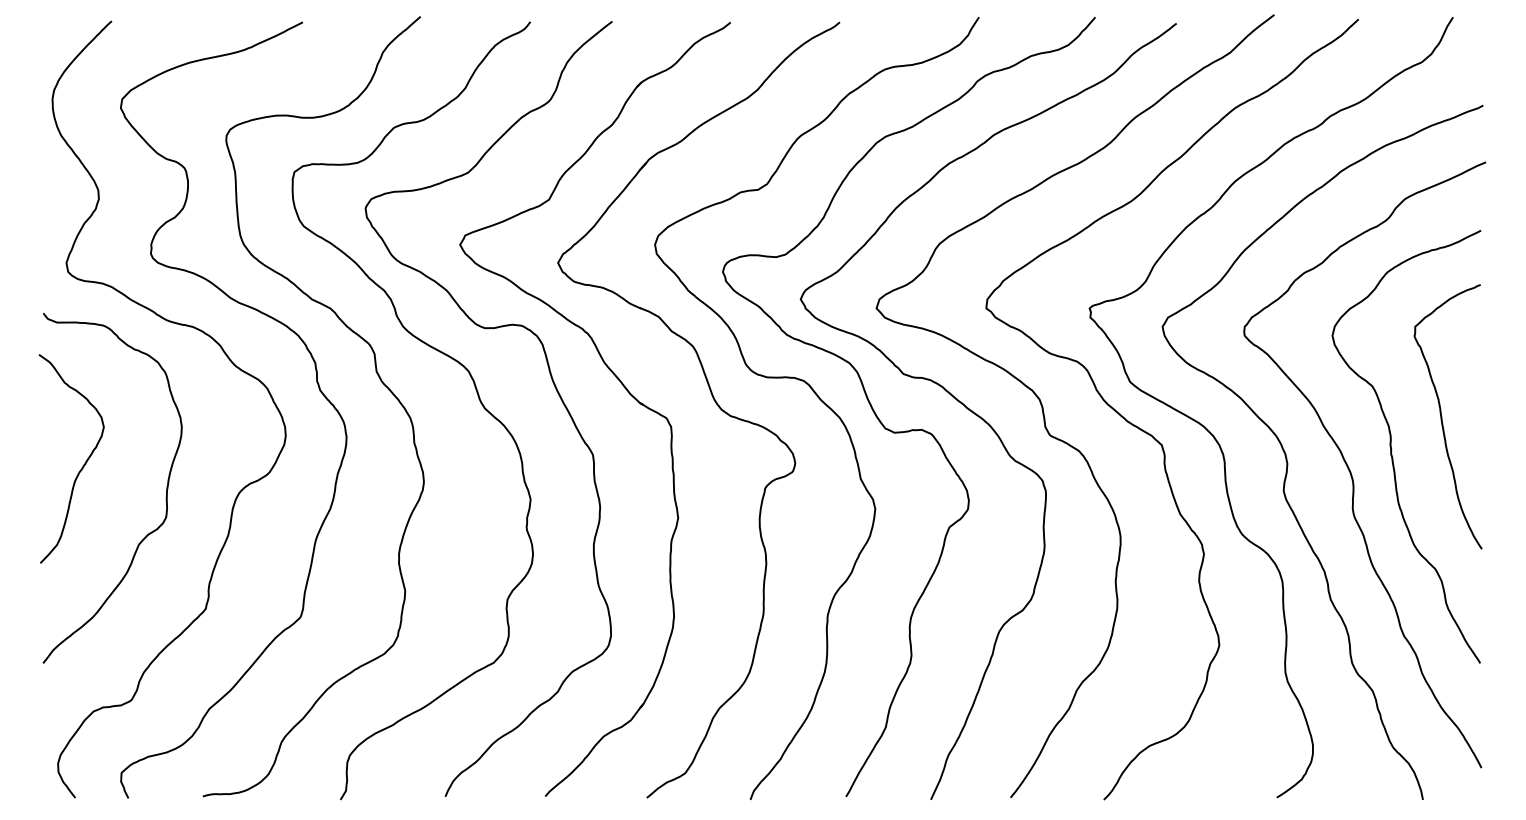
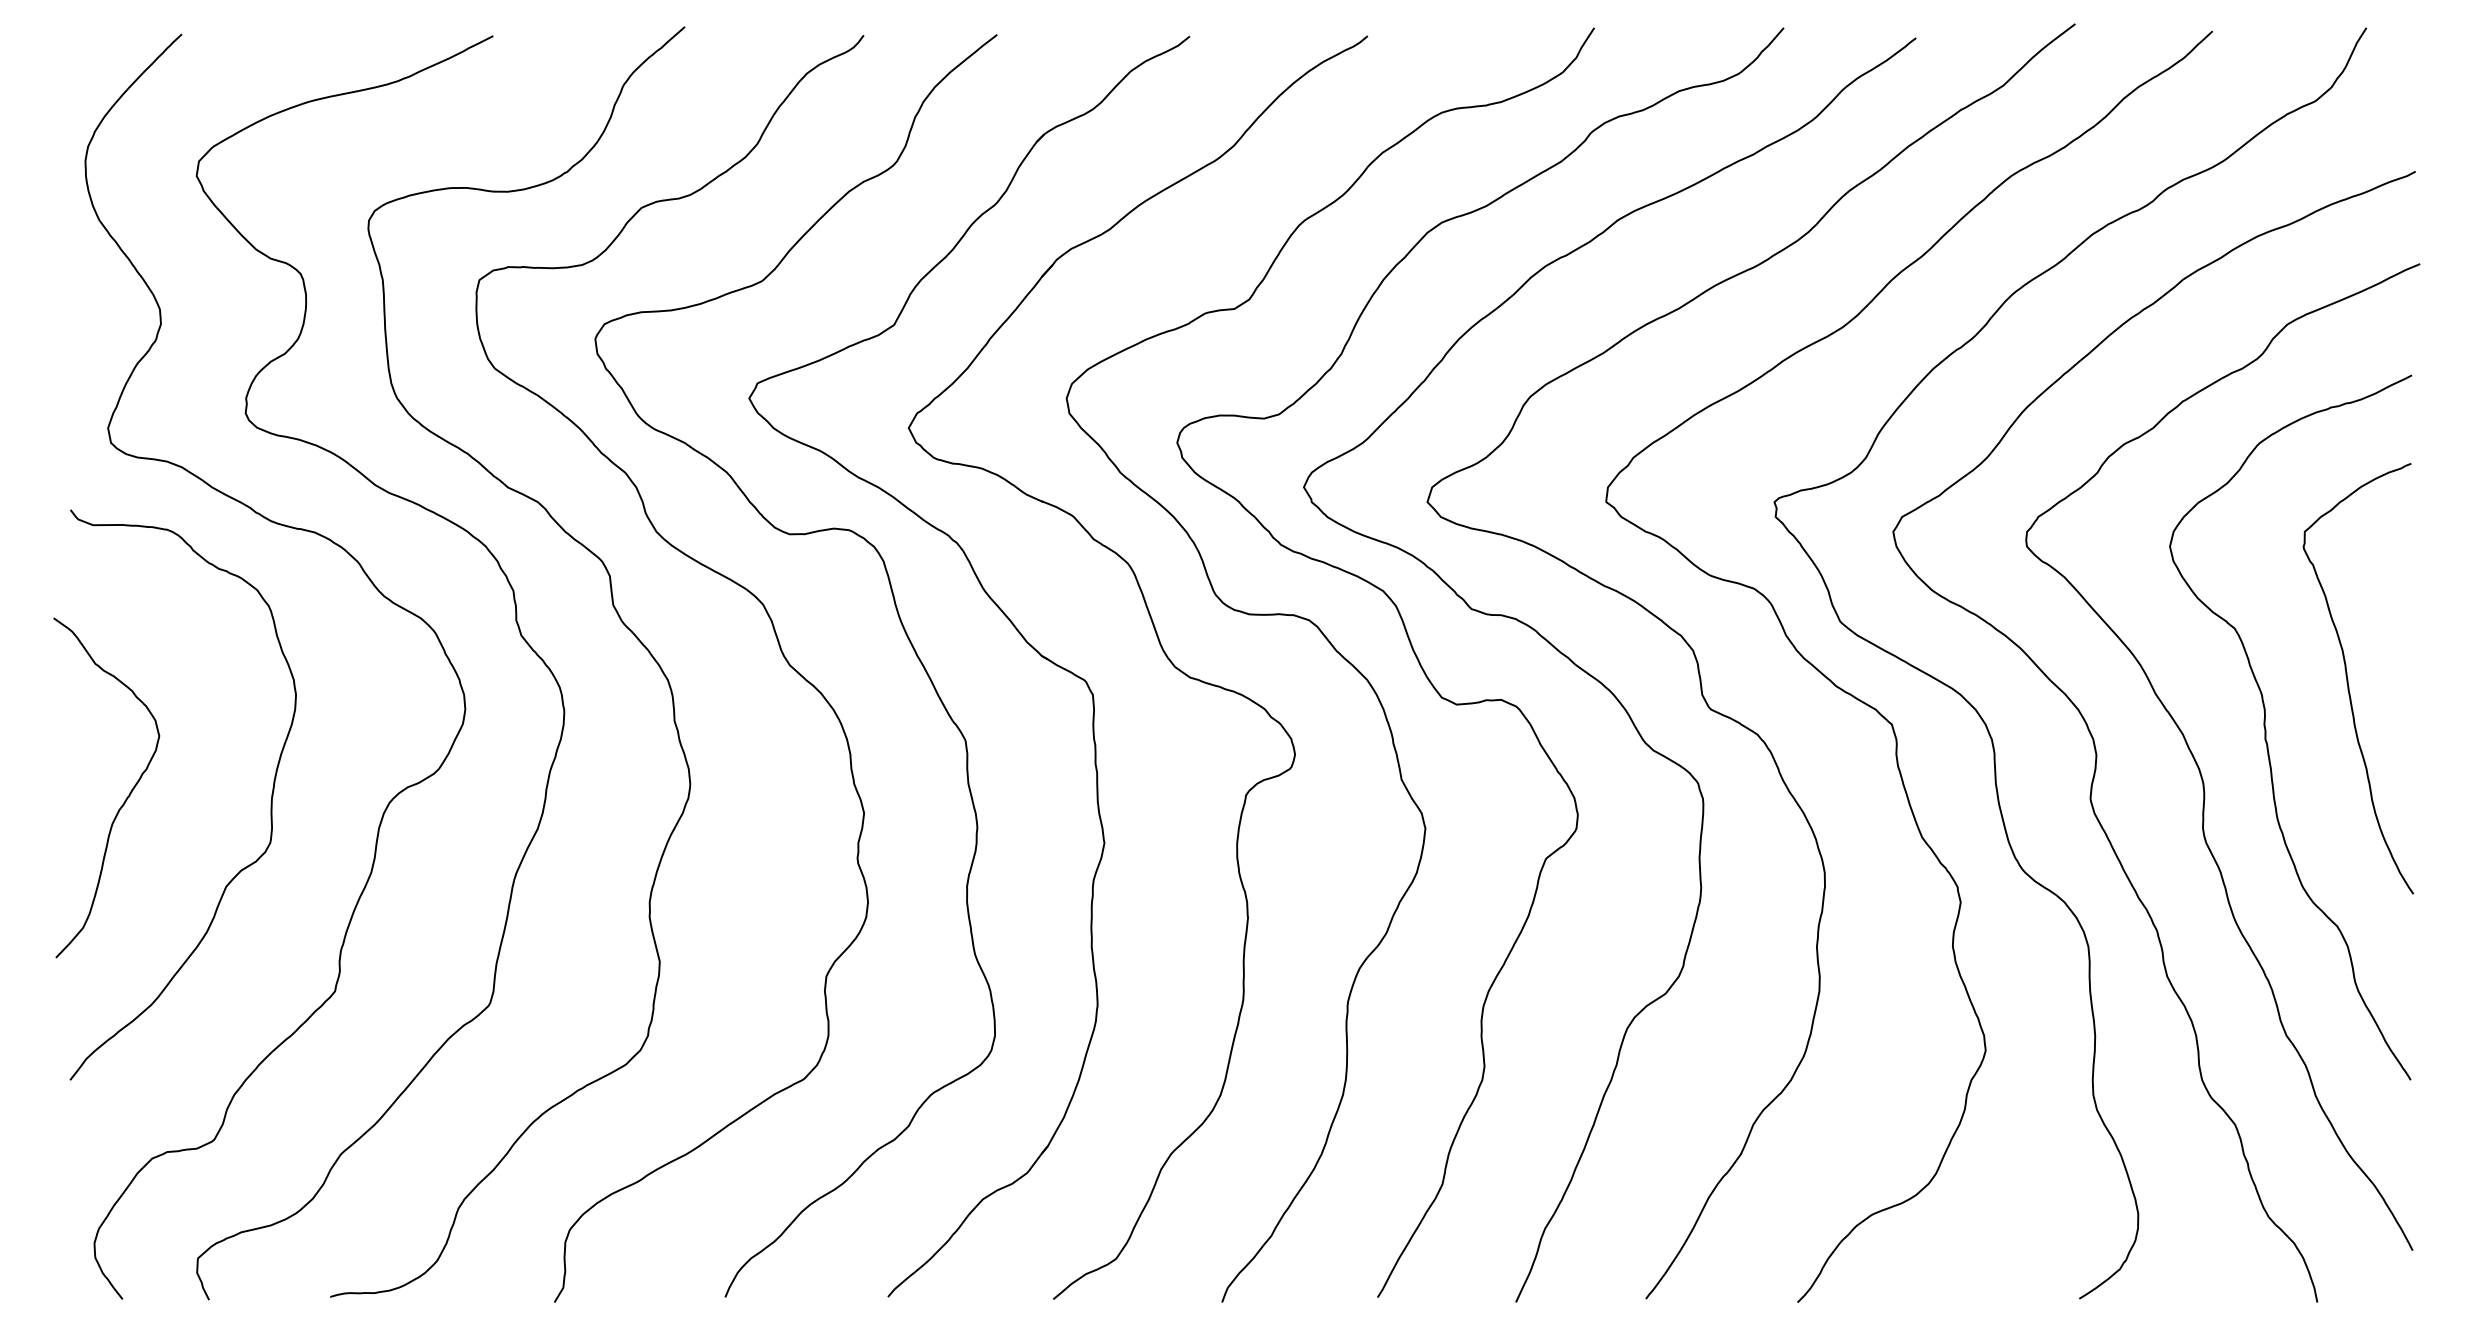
curve: (83, 464) -> (126, 796), moved

